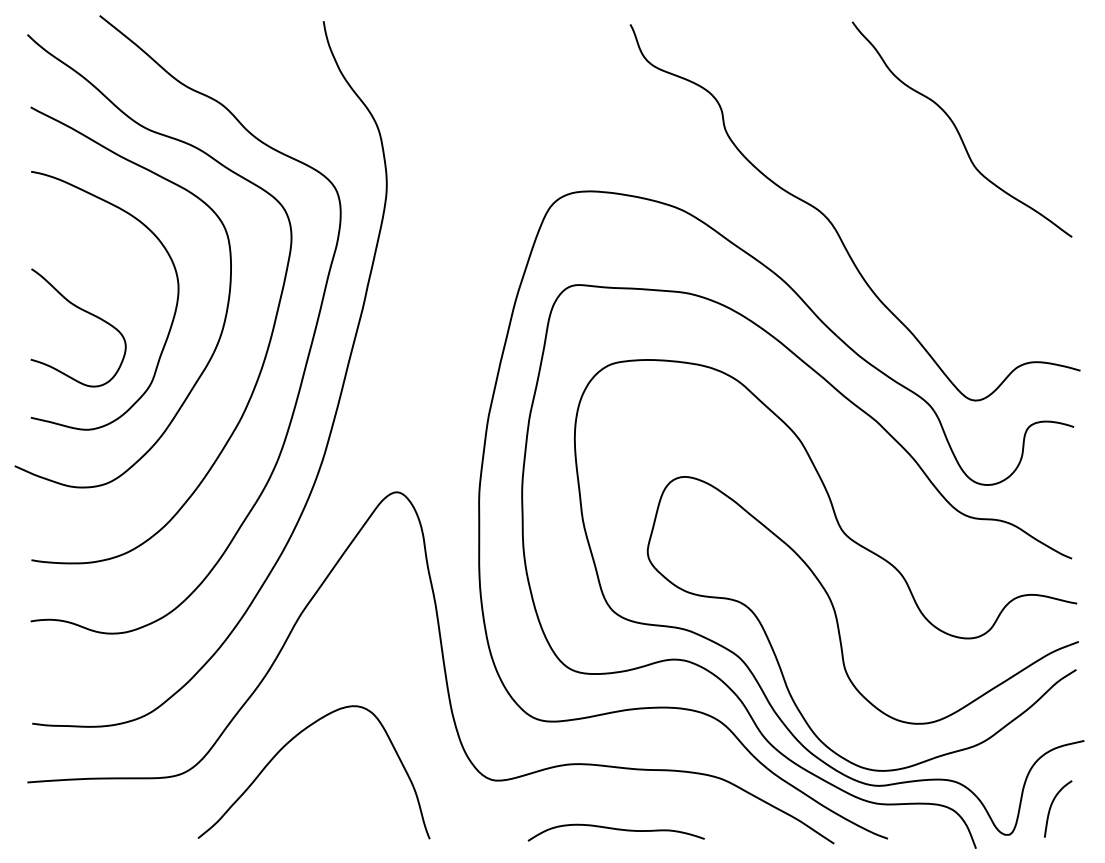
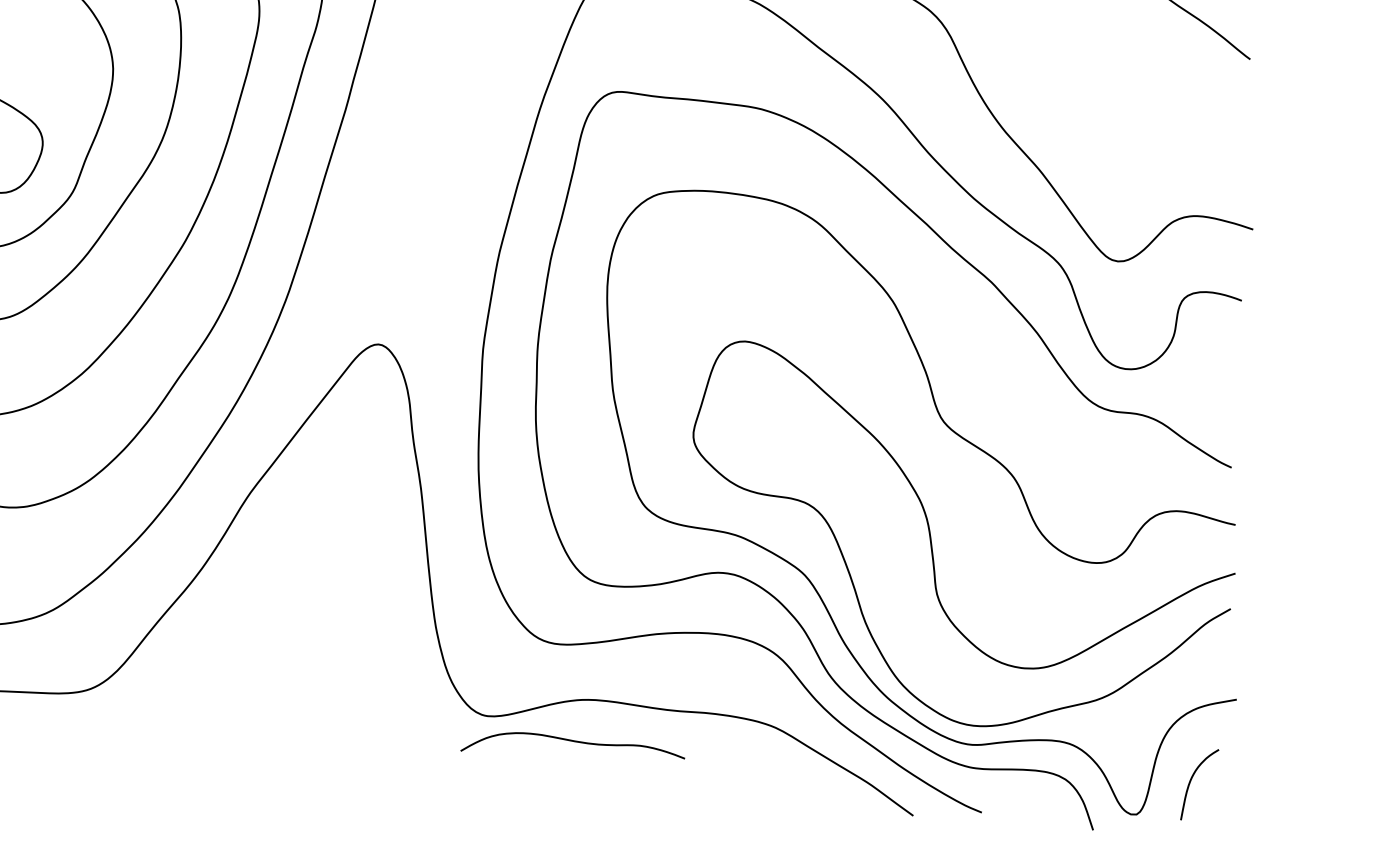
curve: (291, 741) -> (230, 654), removed
curve: (617, 830) -> (574, 742), moved

